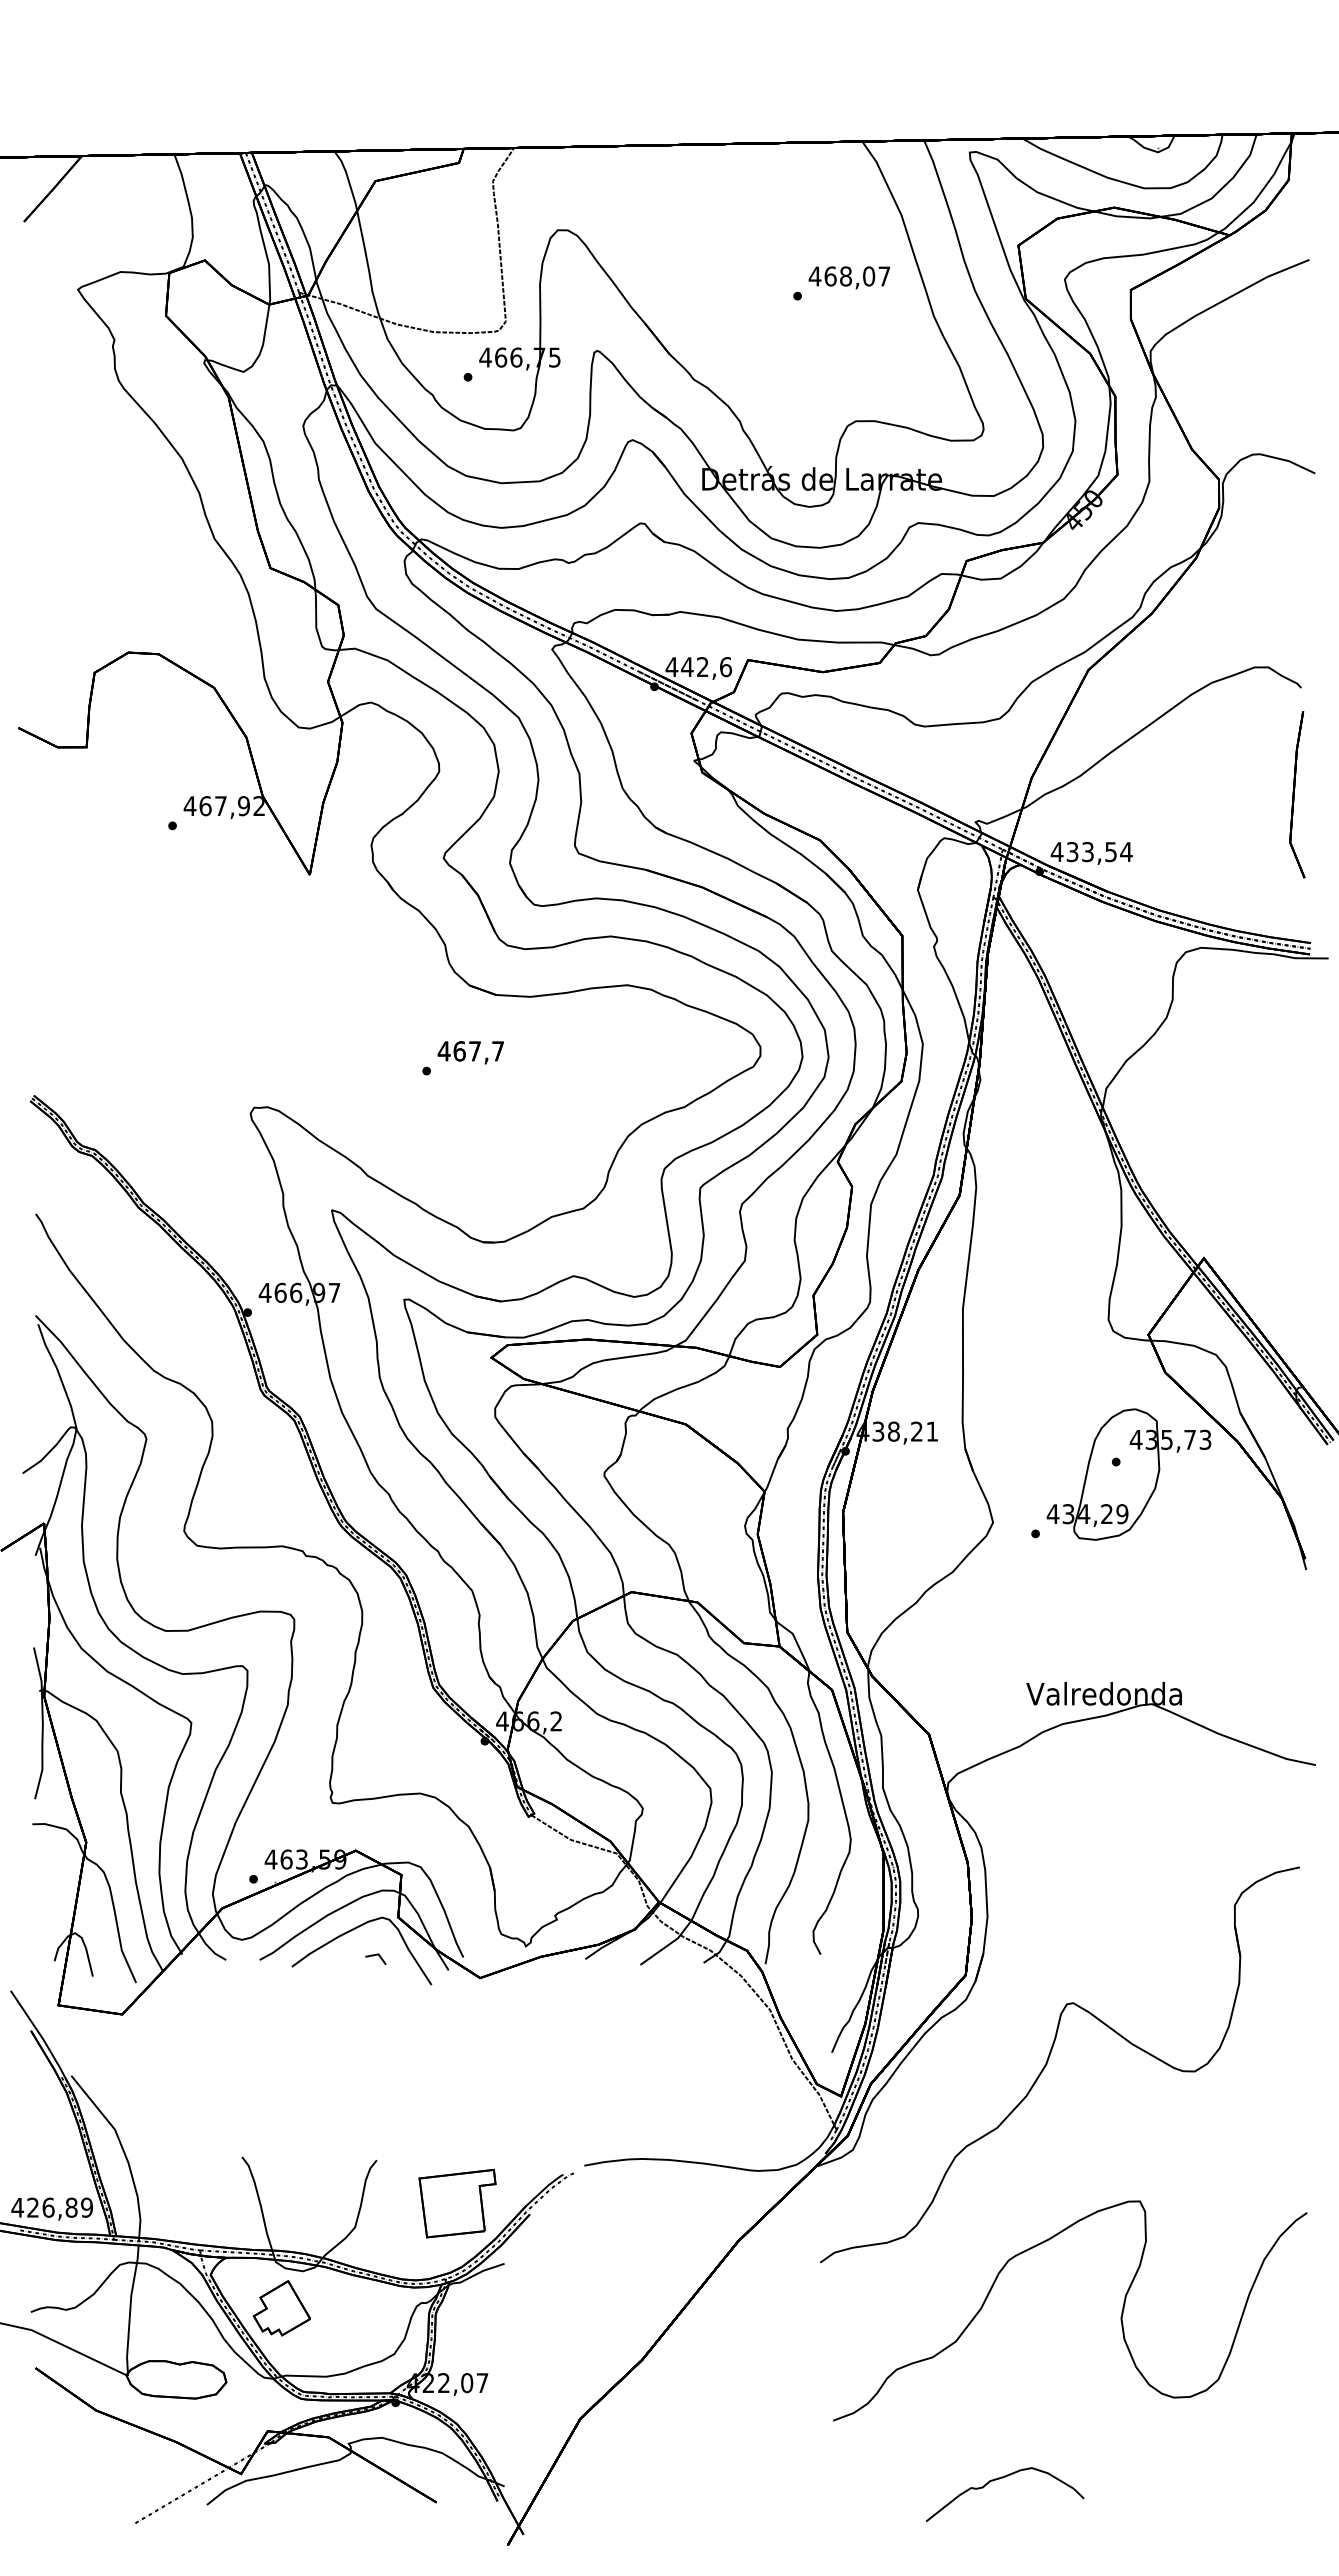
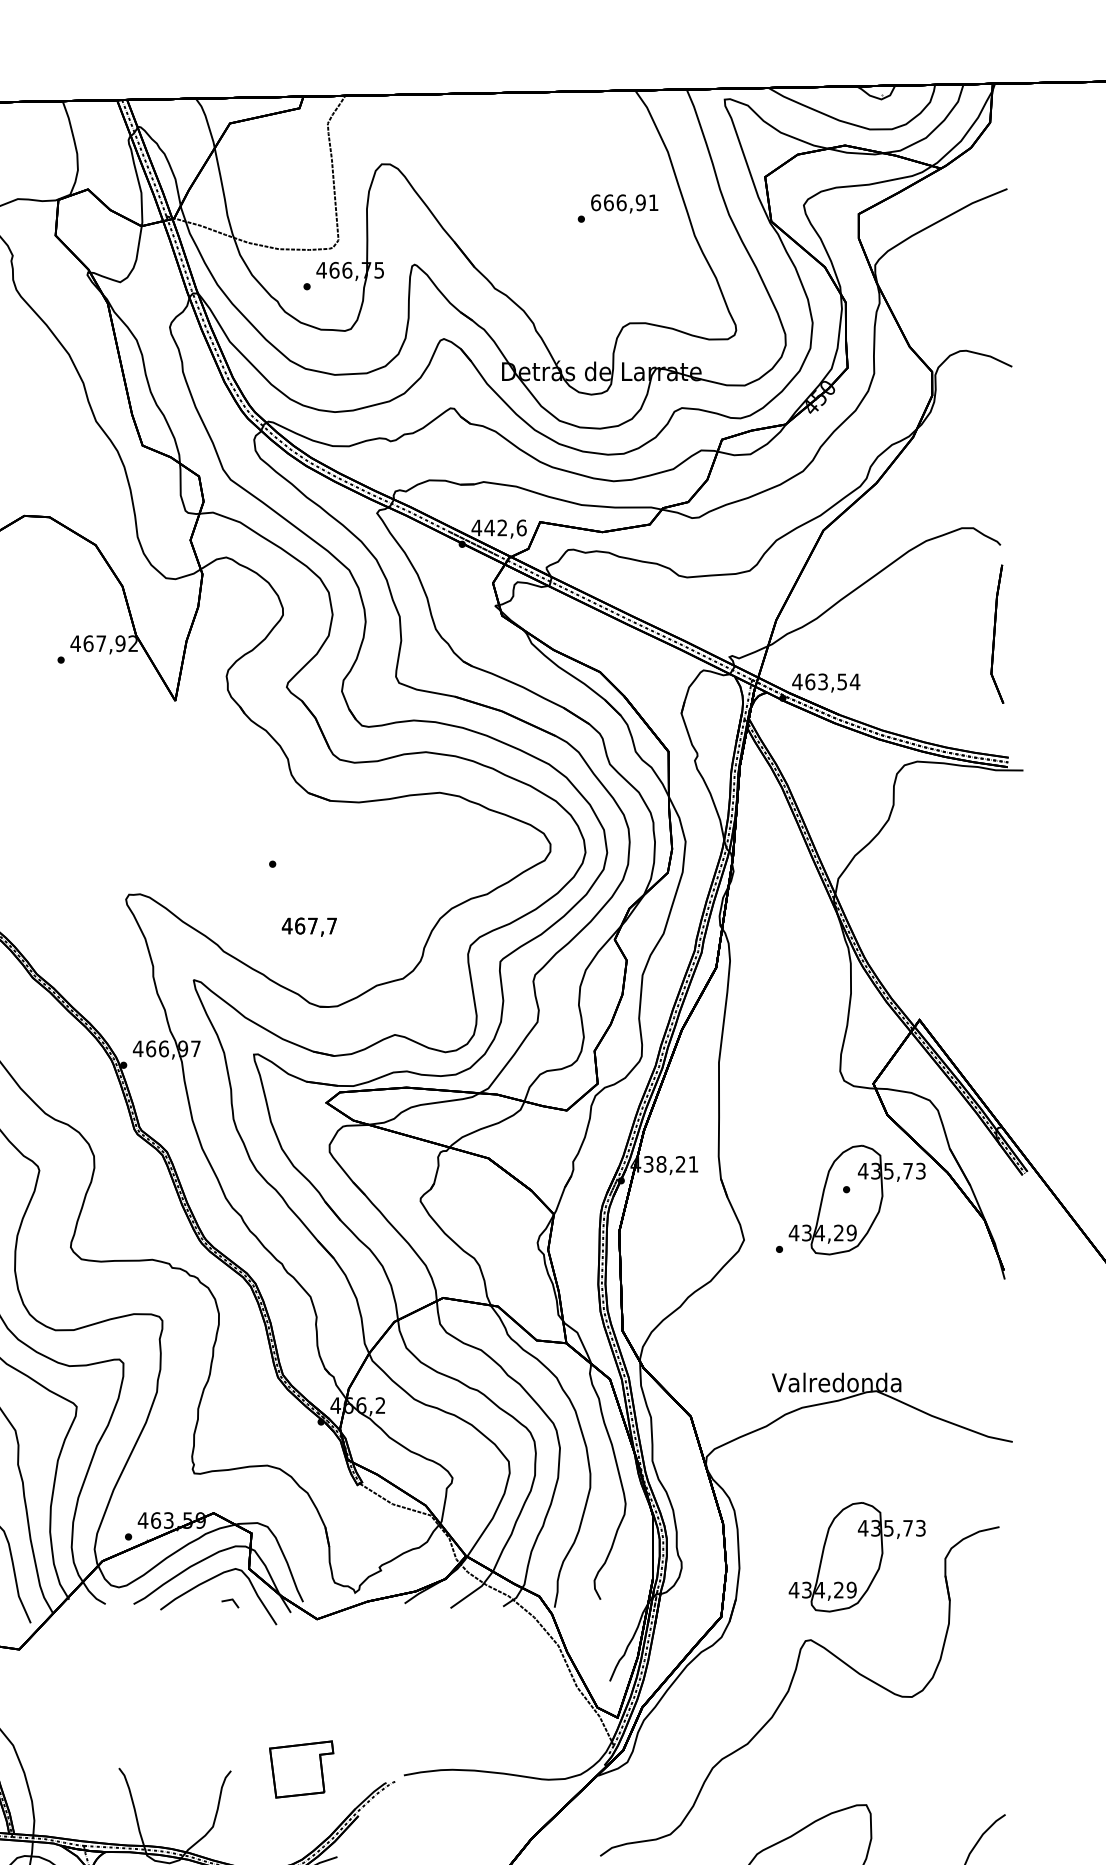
text: (849, 276) -> (624, 202), 468,07 -> 666,91
text: (1072, 852) -> (810, 682), 433,54 -> 463,54
text: (470, 1052) -> (309, 927), moved
part: (1128, 1903) -> (856, 1557), added
part: (457, 2203) -> (301, 1769), moved

